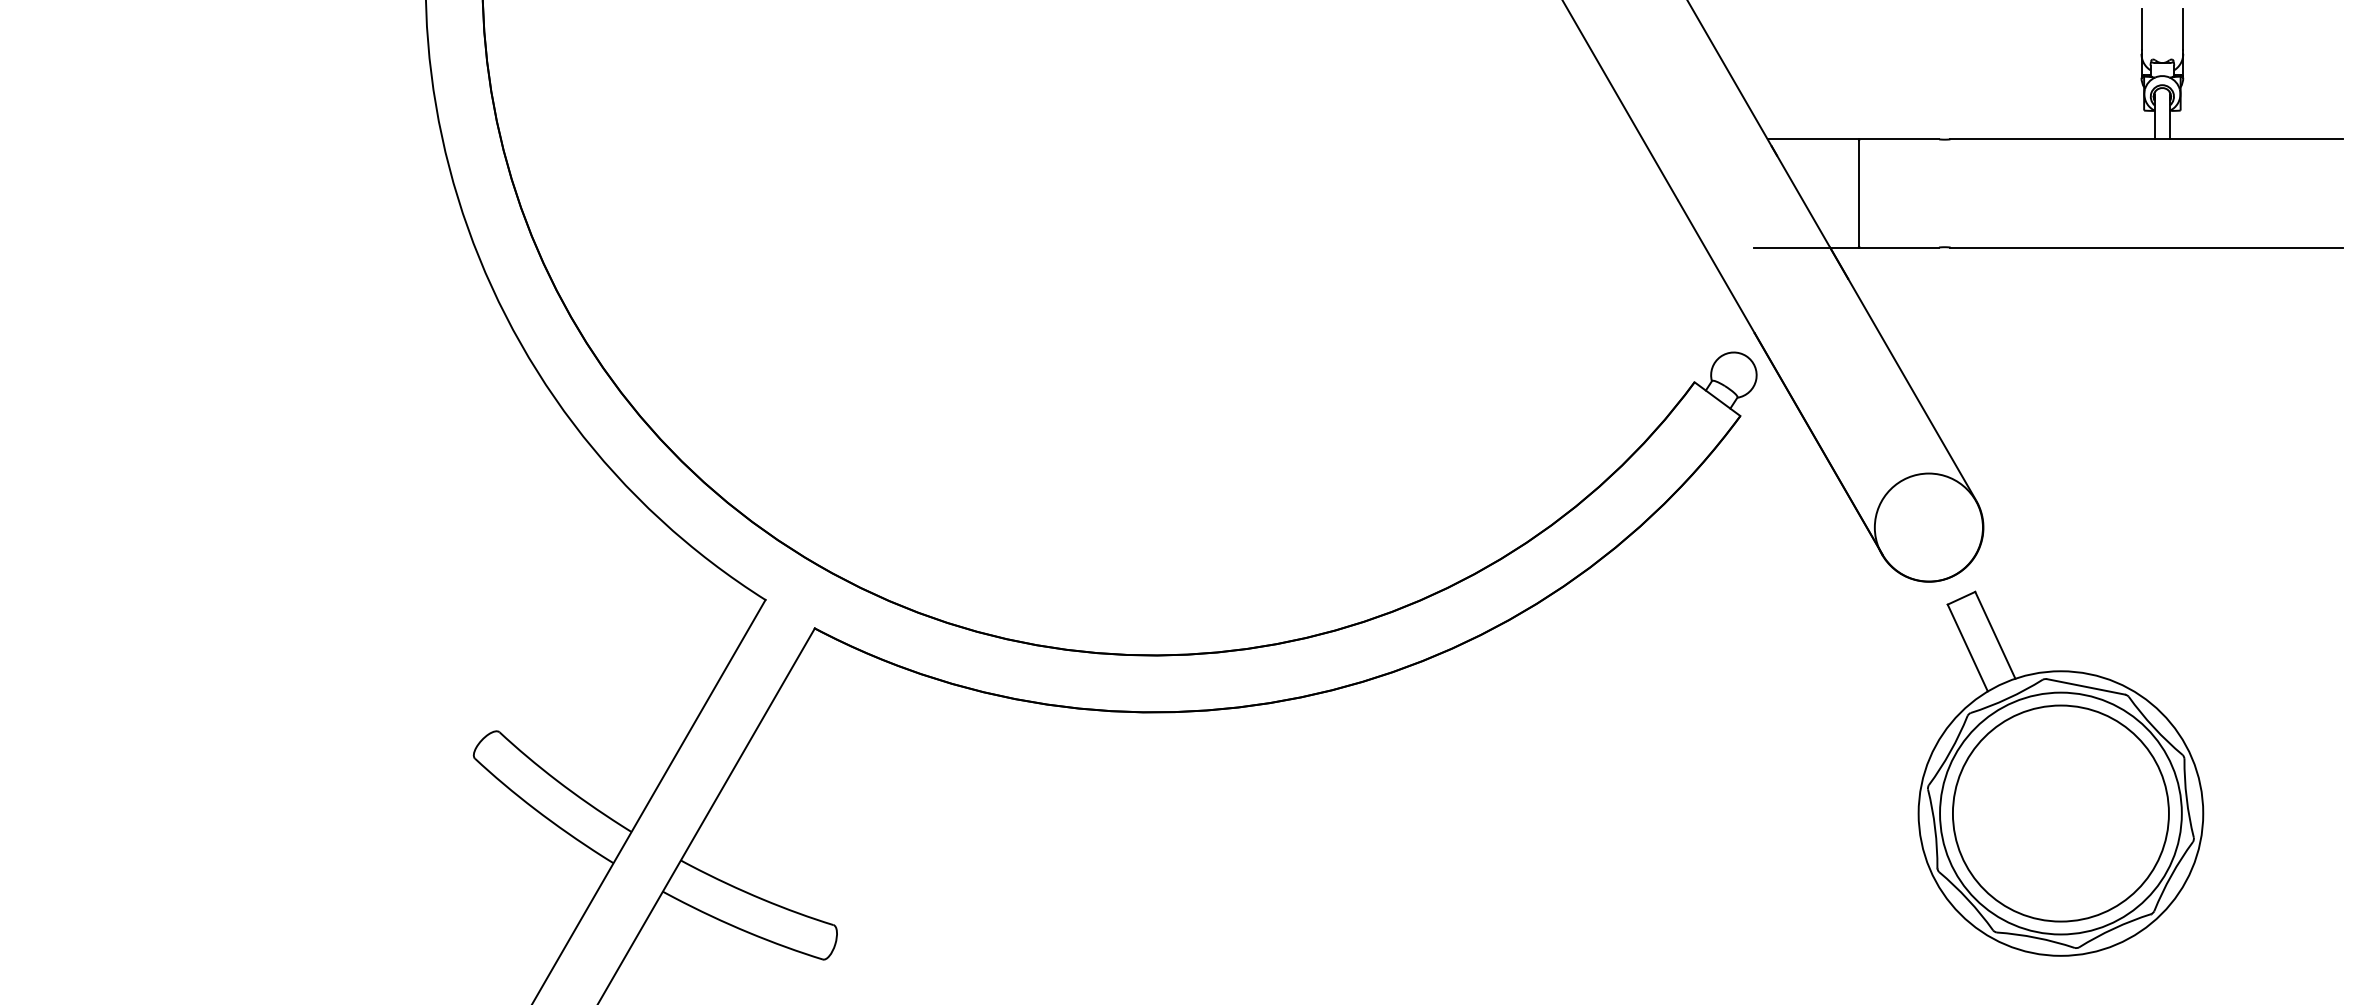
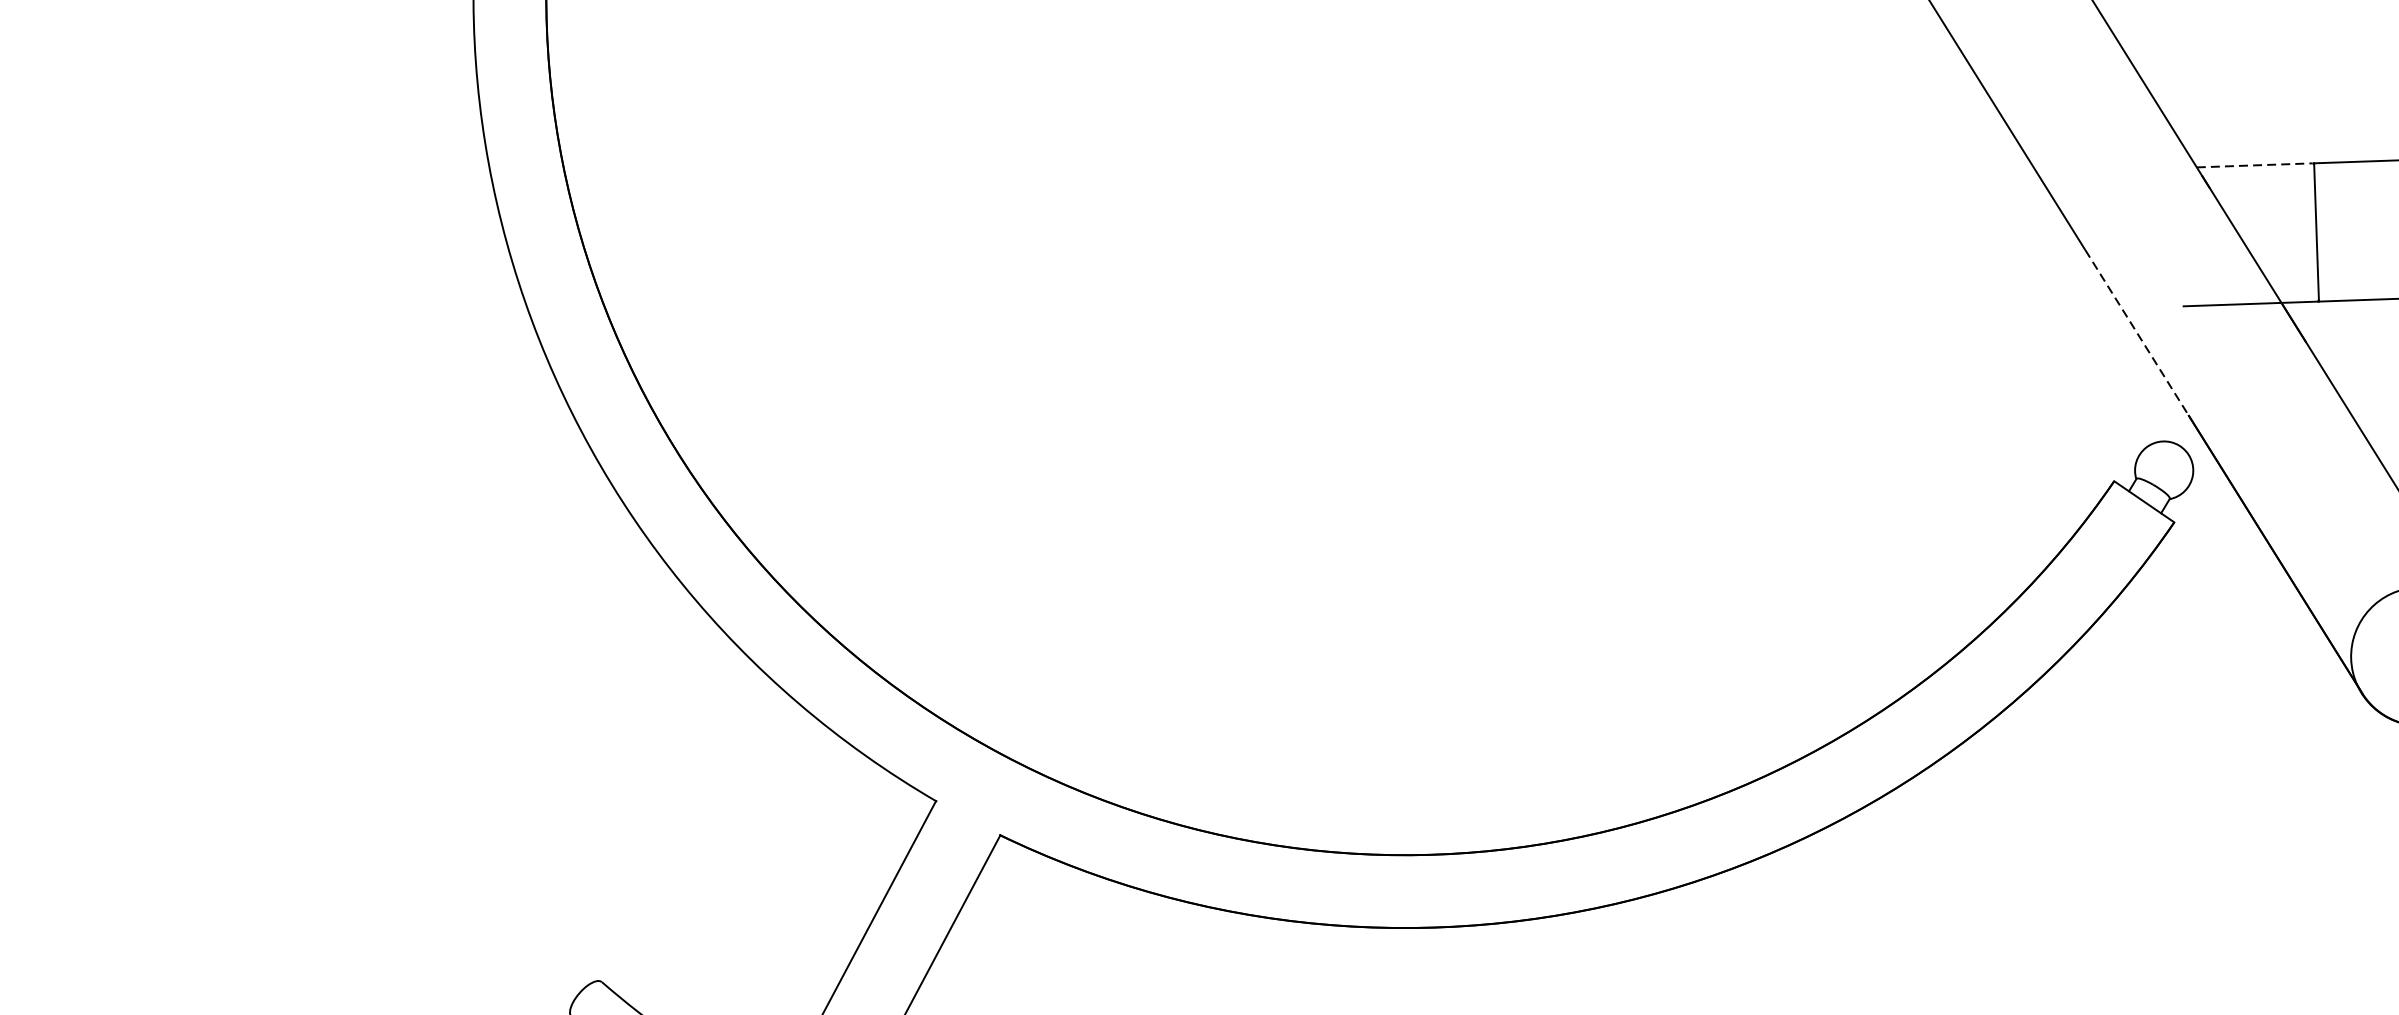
line: (1813, 139) -> (2255, 165), solid -> dashed
line: (1716, 267) -> (2137, 333), solid -> dashed

